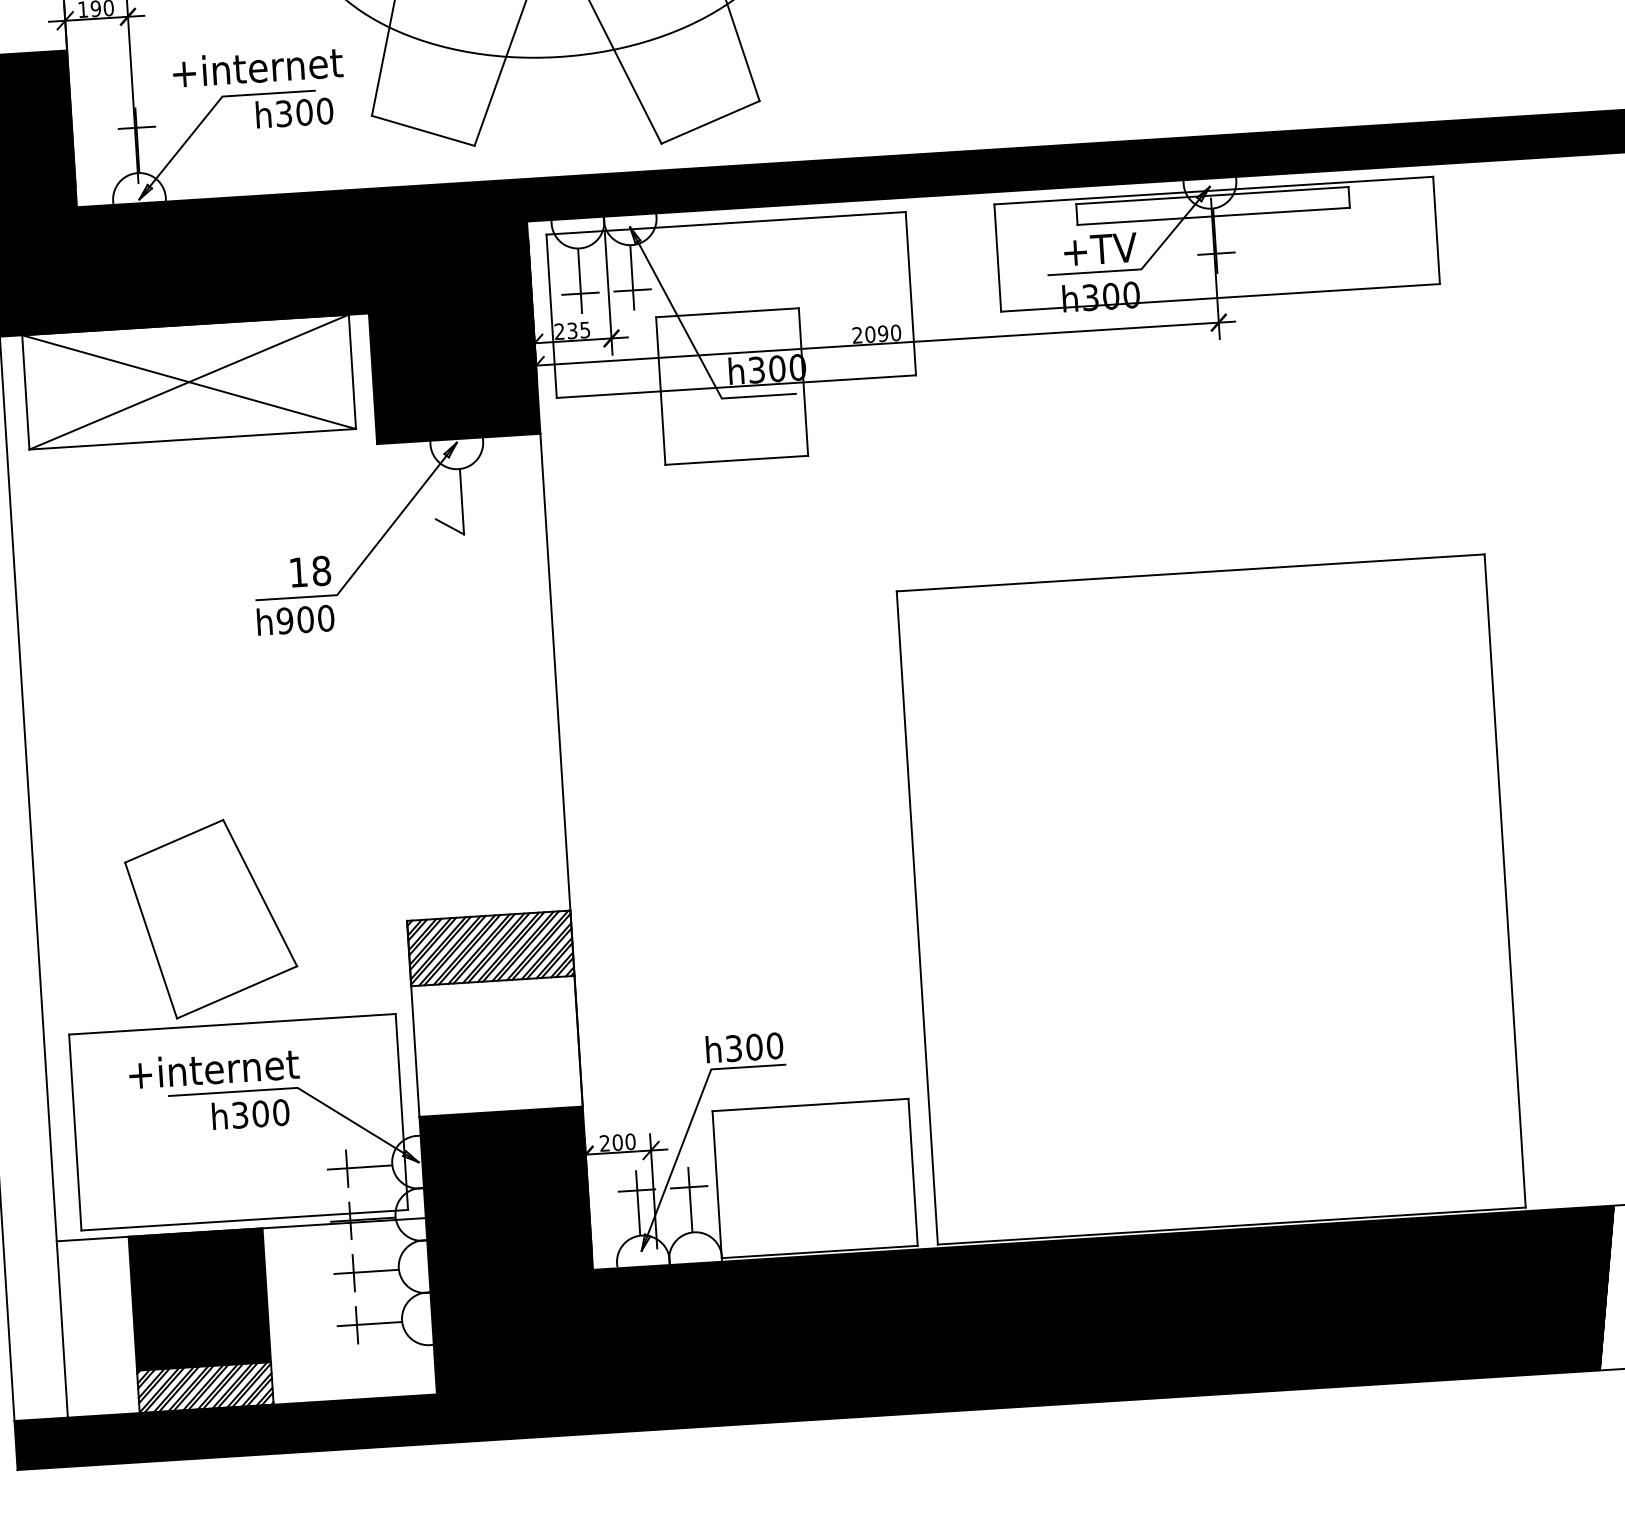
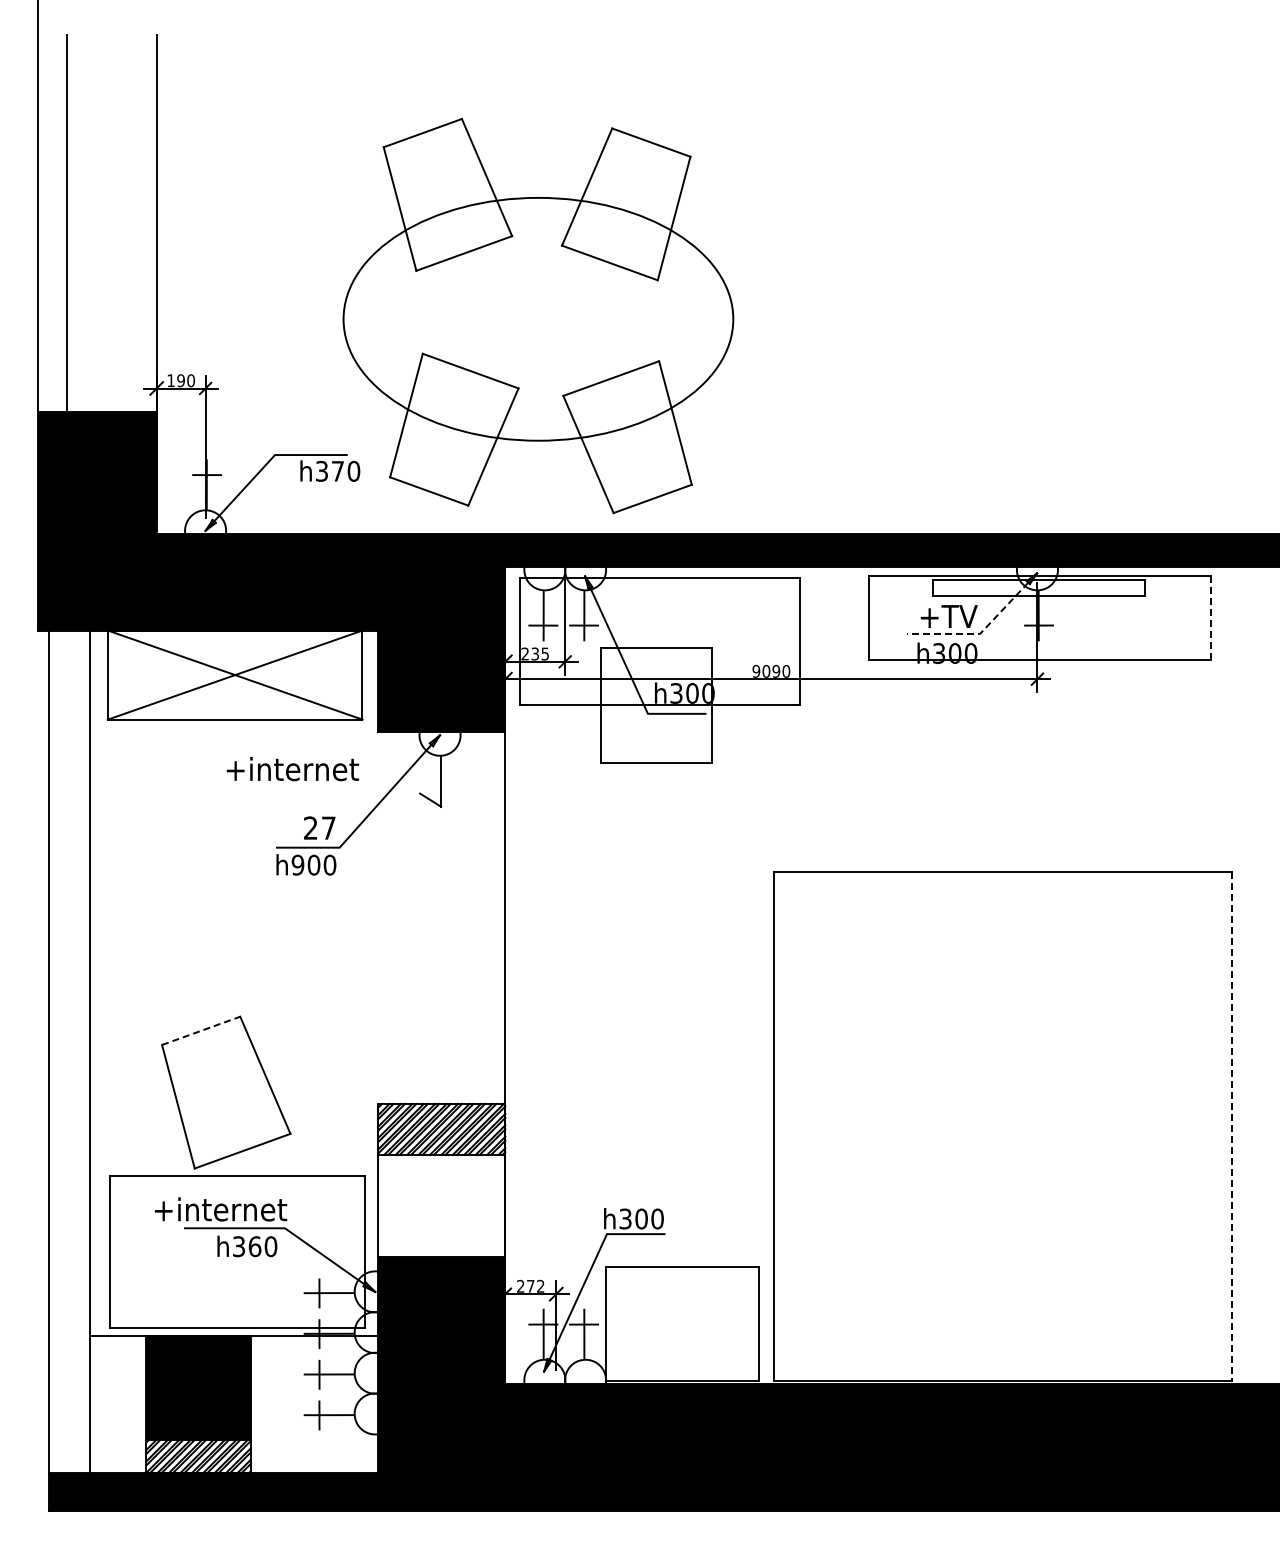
text: (257, 67) -> (292, 769), moved
text: (303, 111) -> (337, 470), h300 -> h370
line: (1435, 230) -> (1210, 618), solid -> dashed
line: (1139, 270) -> (978, 634), solid -> dashed
text: (857, 335) -> (756, 671), 2090 -> 9090
text: (309, 570) -> (319, 827), 18 -> 27
line: (174, 840) -> (201, 1030), solid -> dashed
line: (1505, 880) -> (1232, 1126), solid -> dashed
text: (260, 1113) -> (254, 1246), h300 -> h360
text: (623, 1141) -> (535, 1285), 200 -> 272

